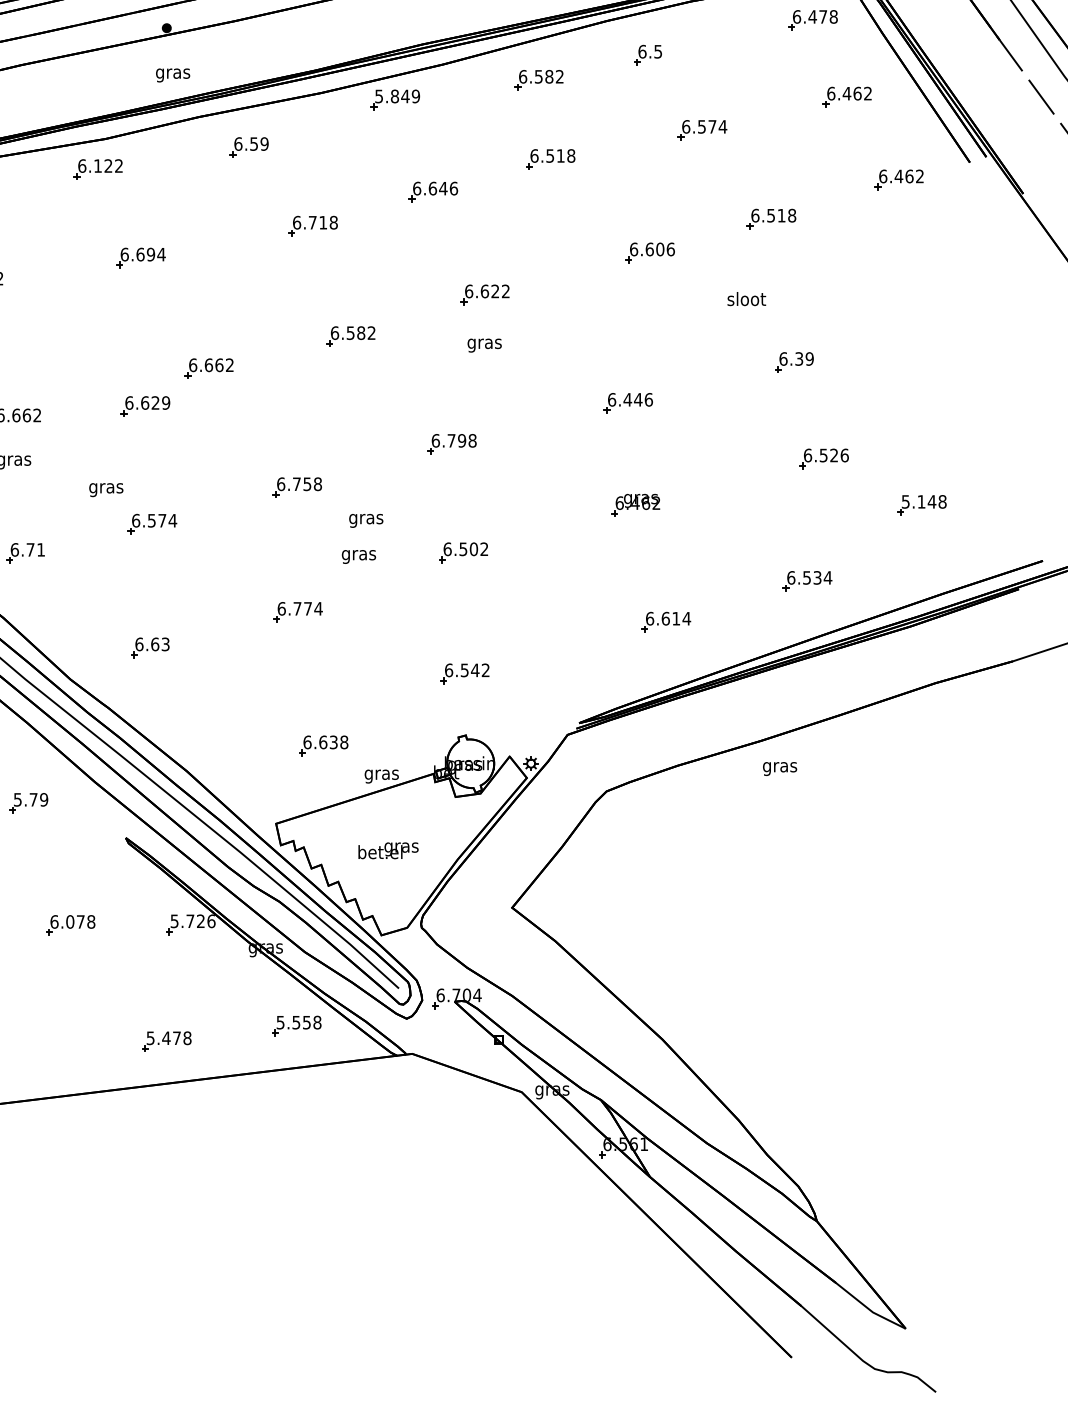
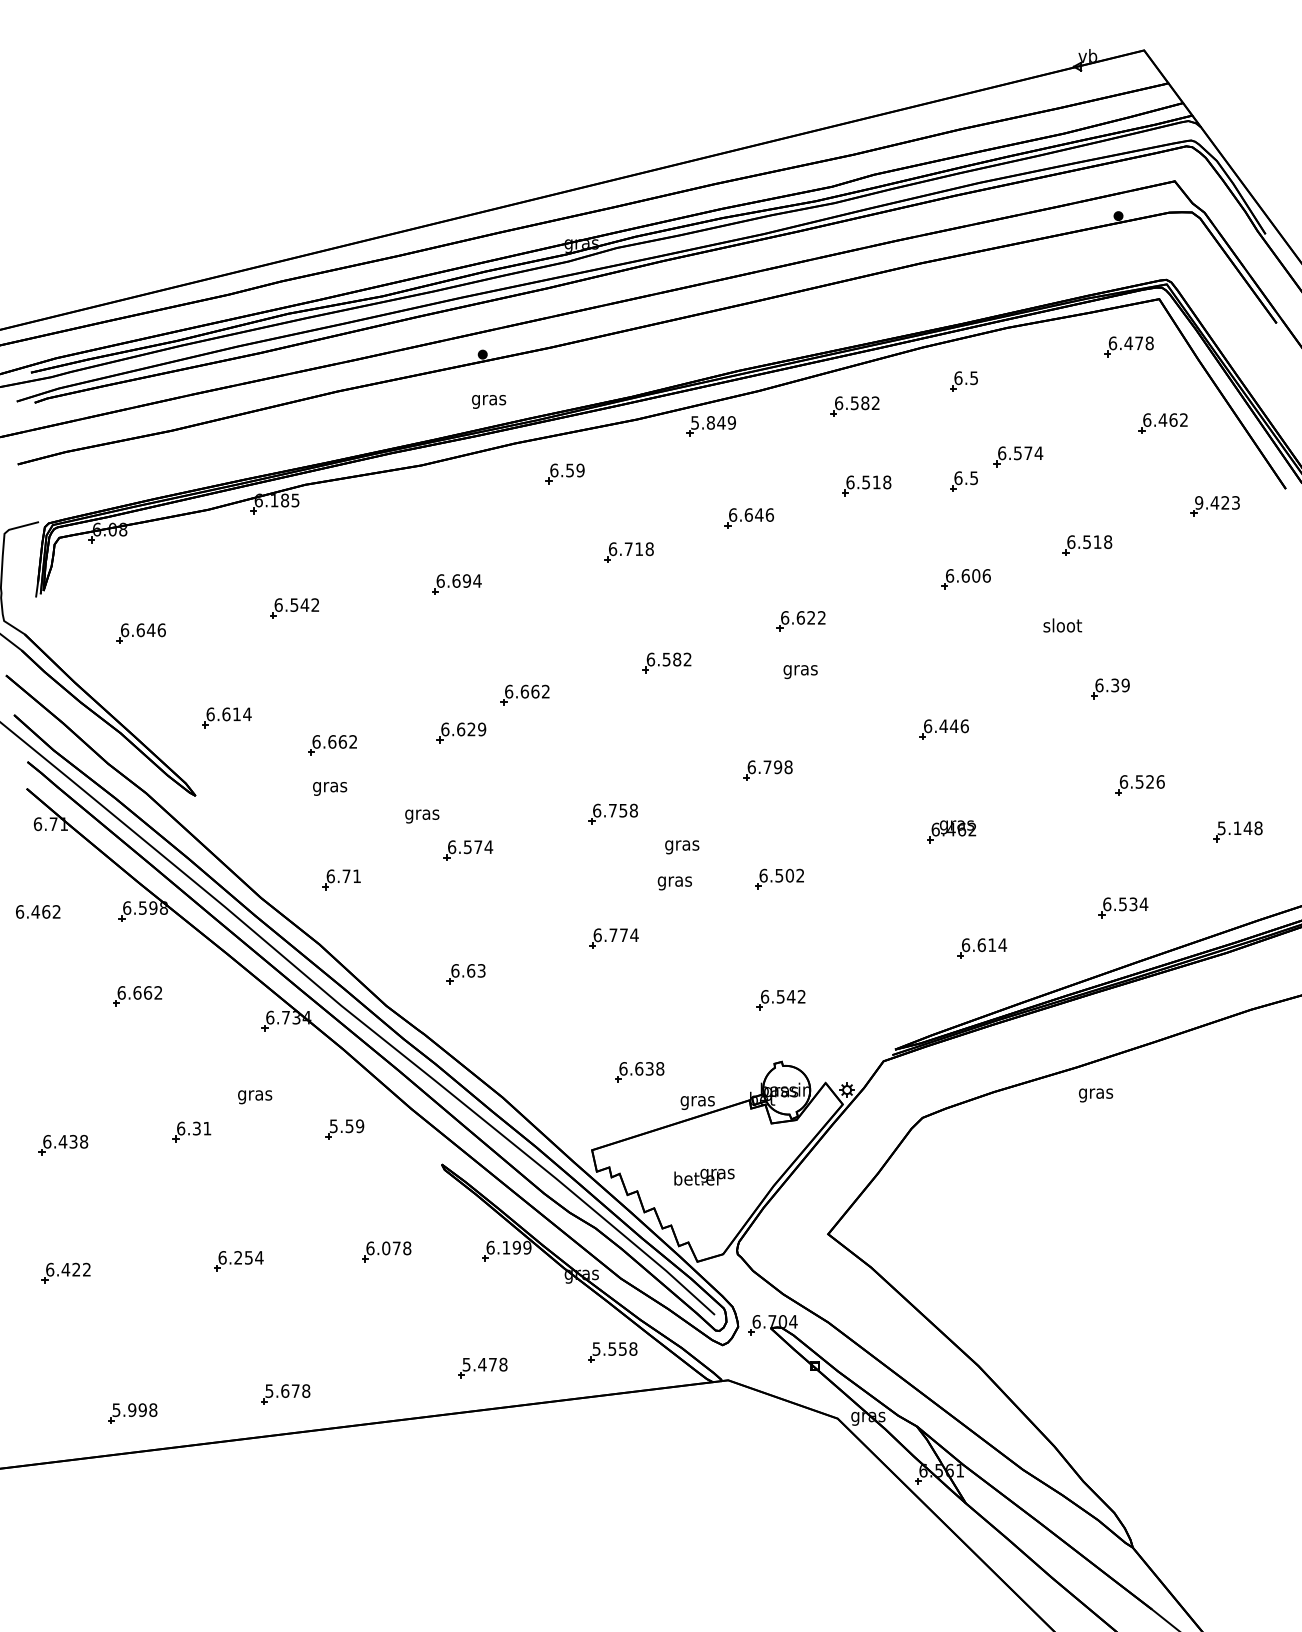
part: (647, 155) -> (963, 481), added
part: (97, 169) -> (413, 495), removed
text: (901, 176) -> (1217, 502), 6.462 -> 9.423
text: (33, 800) -> (349, 1126), 5.79 -> 5.59
text: (192, 921) -> (508, 1247), 5.726 -> 6.199

